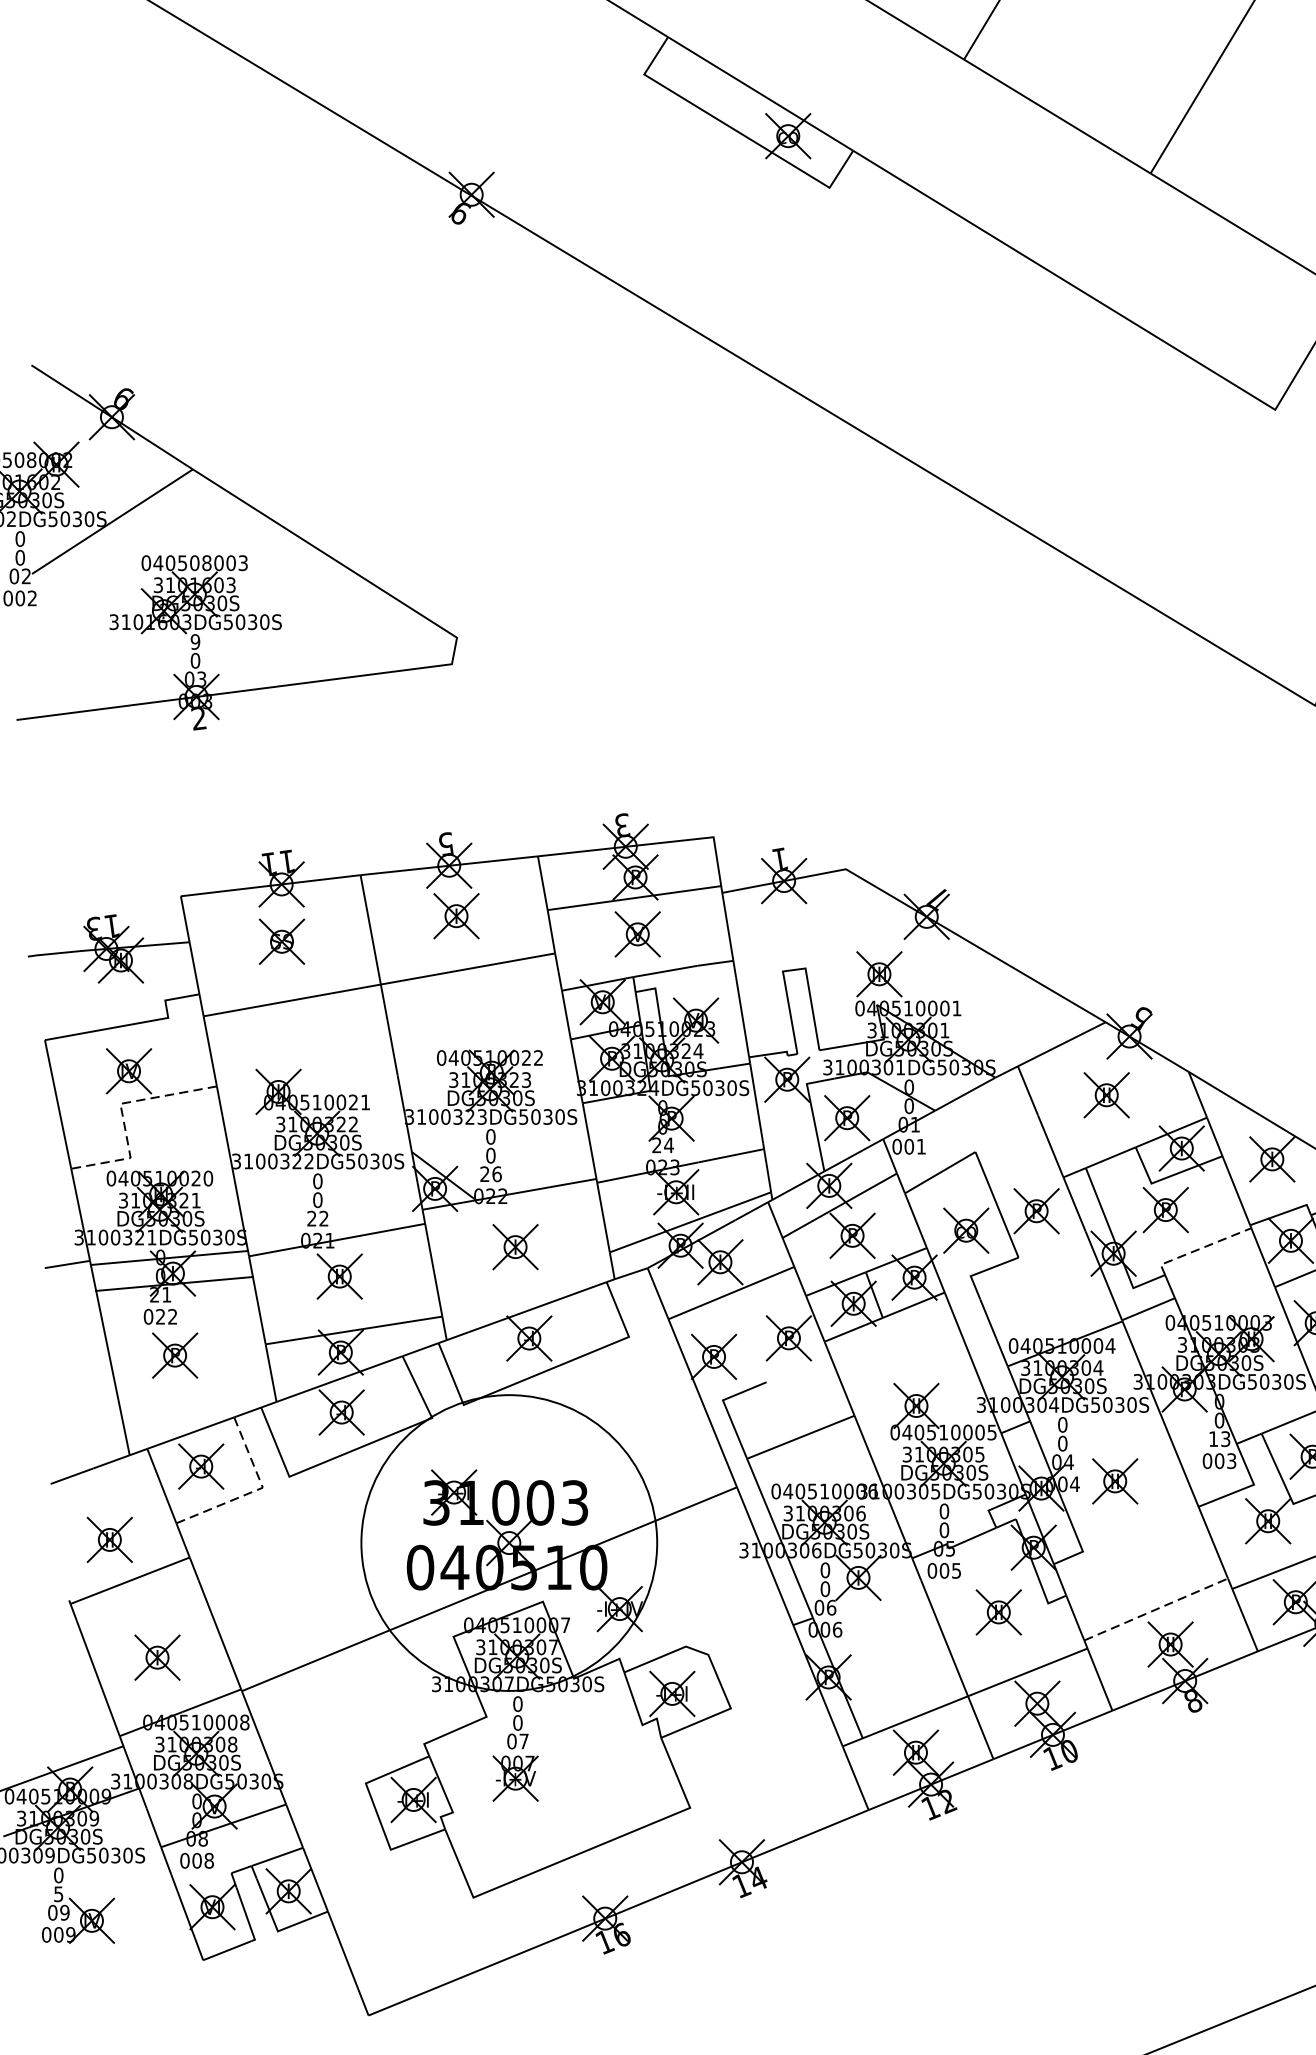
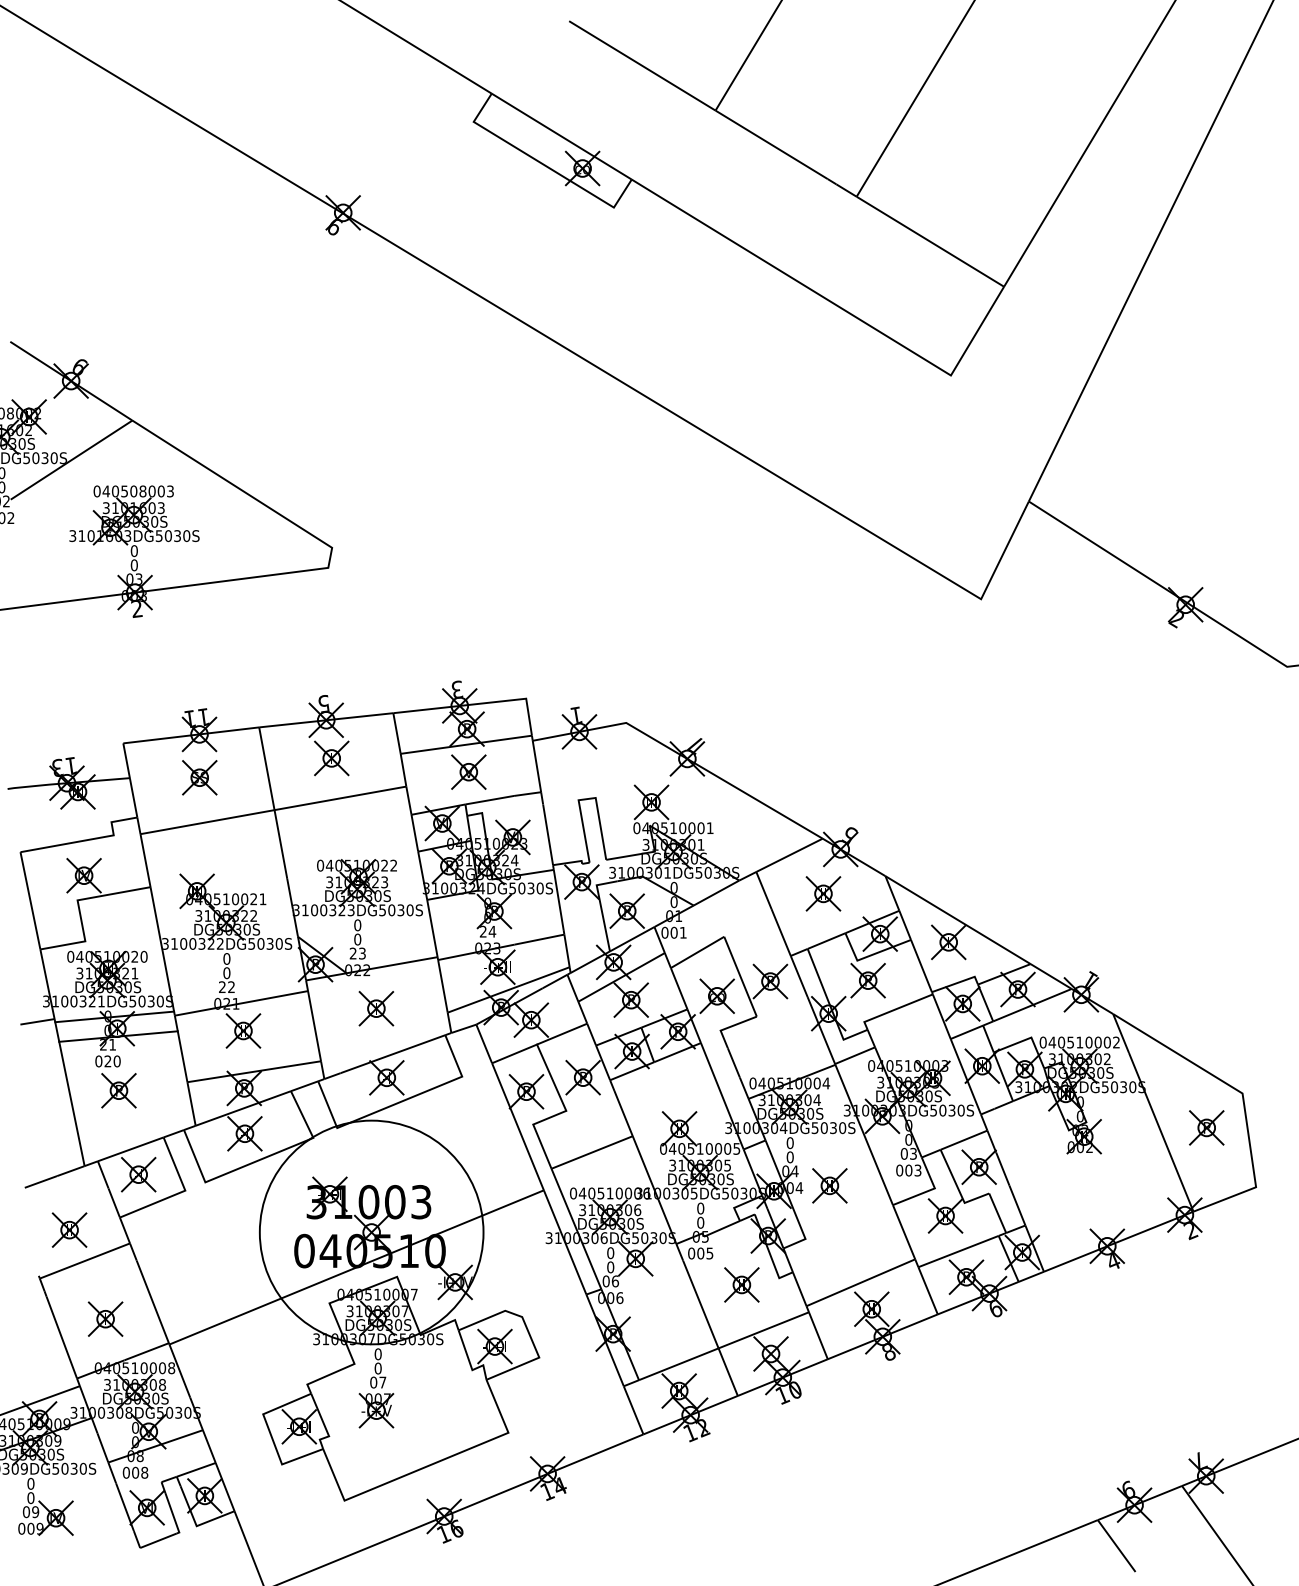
text: (194, 642) -> (133, 551), 9 -> 0
line: (121, 1113) -> (78, 907), dashed -> solid
text: (497, 1174) -> (362, 953), 26 -> 23
line: (1199, 1249) -> (893, 1010), dashed -> solid
text: (171, 1316) -> (116, 1061), 022 -> 020
line: (747, 1338) -> (551, 1077), added
text: (1212, 1438) -> (903, 1153), 13 -> 03
line: (255, 1490) -> (179, 1192), dashed -> solid
line: (1156, 1609) -> (861, 1282), dashed -> solid
text: (58, 1894) -> (30, 1498), 5 -> 0

